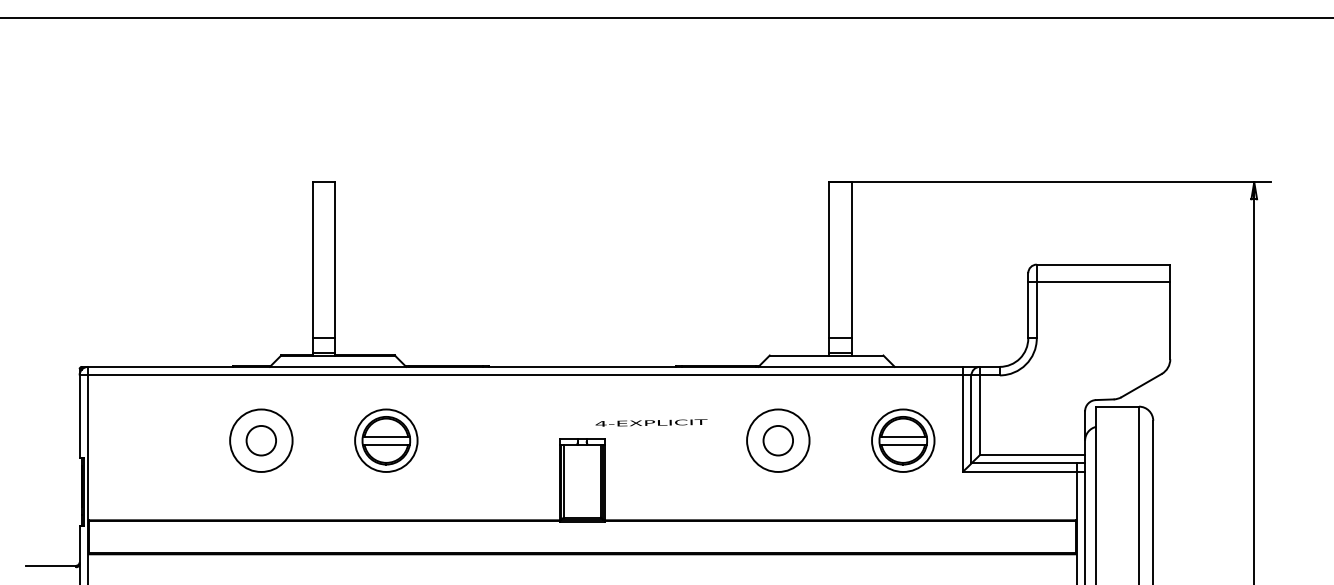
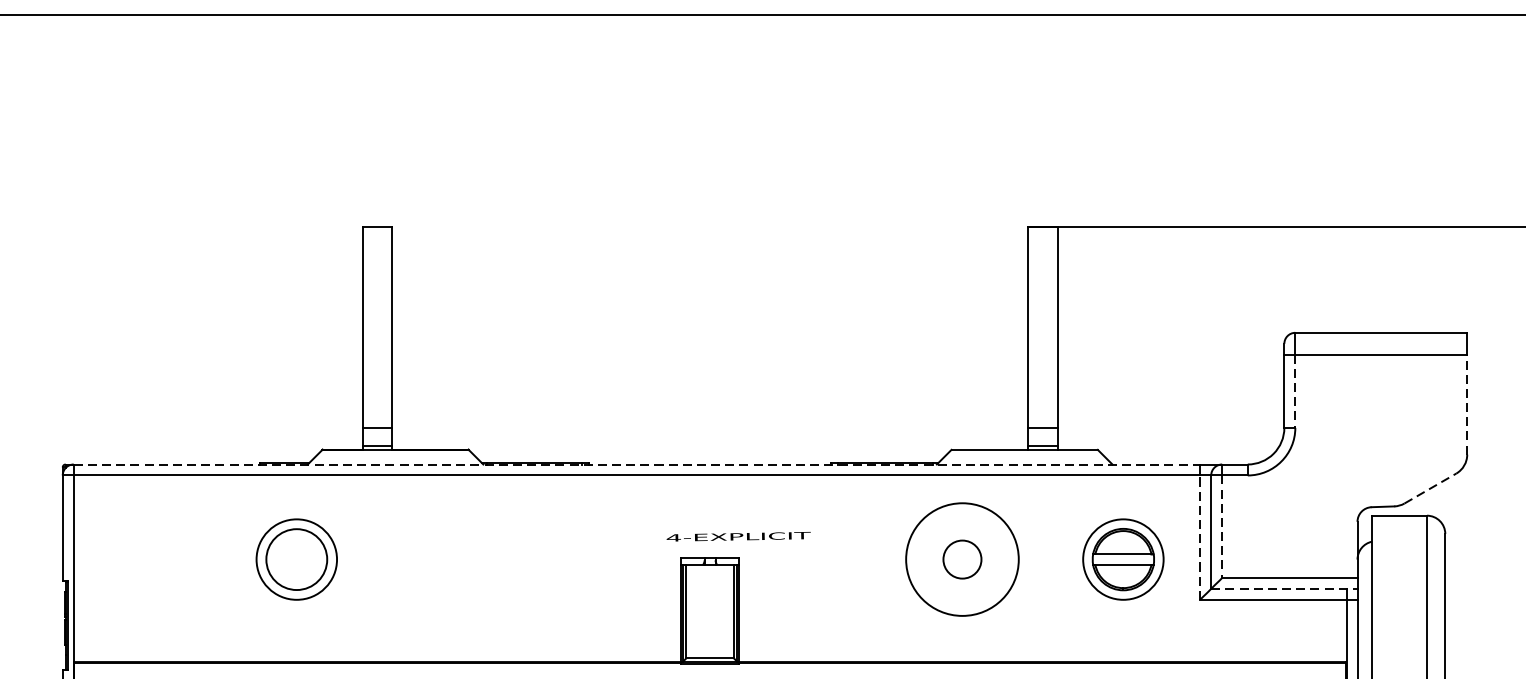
line: (1036, 310) -> (1294, 391), solid -> dashed
line: (1170, 320) -> (1467, 404), solid -> dashed
line: (526, 366) -> (638, 463), solid -> dashed
line: (1142, 385) -> (1431, 488), solid -> dashed
line: (979, 415) -> (1221, 527), solid -> dashed
text: (651, 422) -> (738, 536), moved
line: (962, 423) -> (1199, 537), solid -> dashed
circle: (261, 440) -> (296, 559), size x1.6
part: (386, 440) -> (457, 559), removed
circle: (778, 440) -> (962, 559), size x1.4
line: (1028, 463) -> (1284, 588), solid -> dashed

